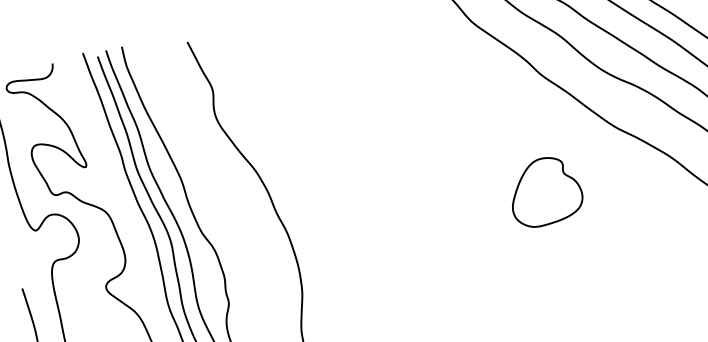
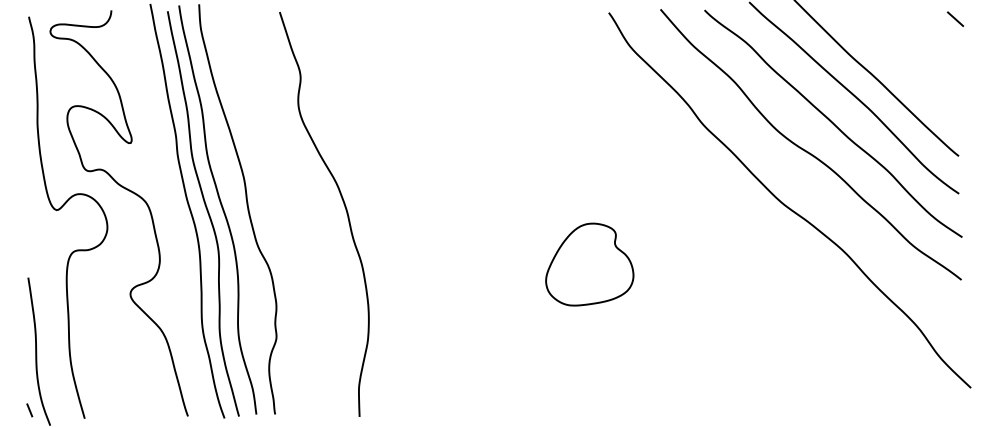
part: (545, 191) -> (589, 264), moved

